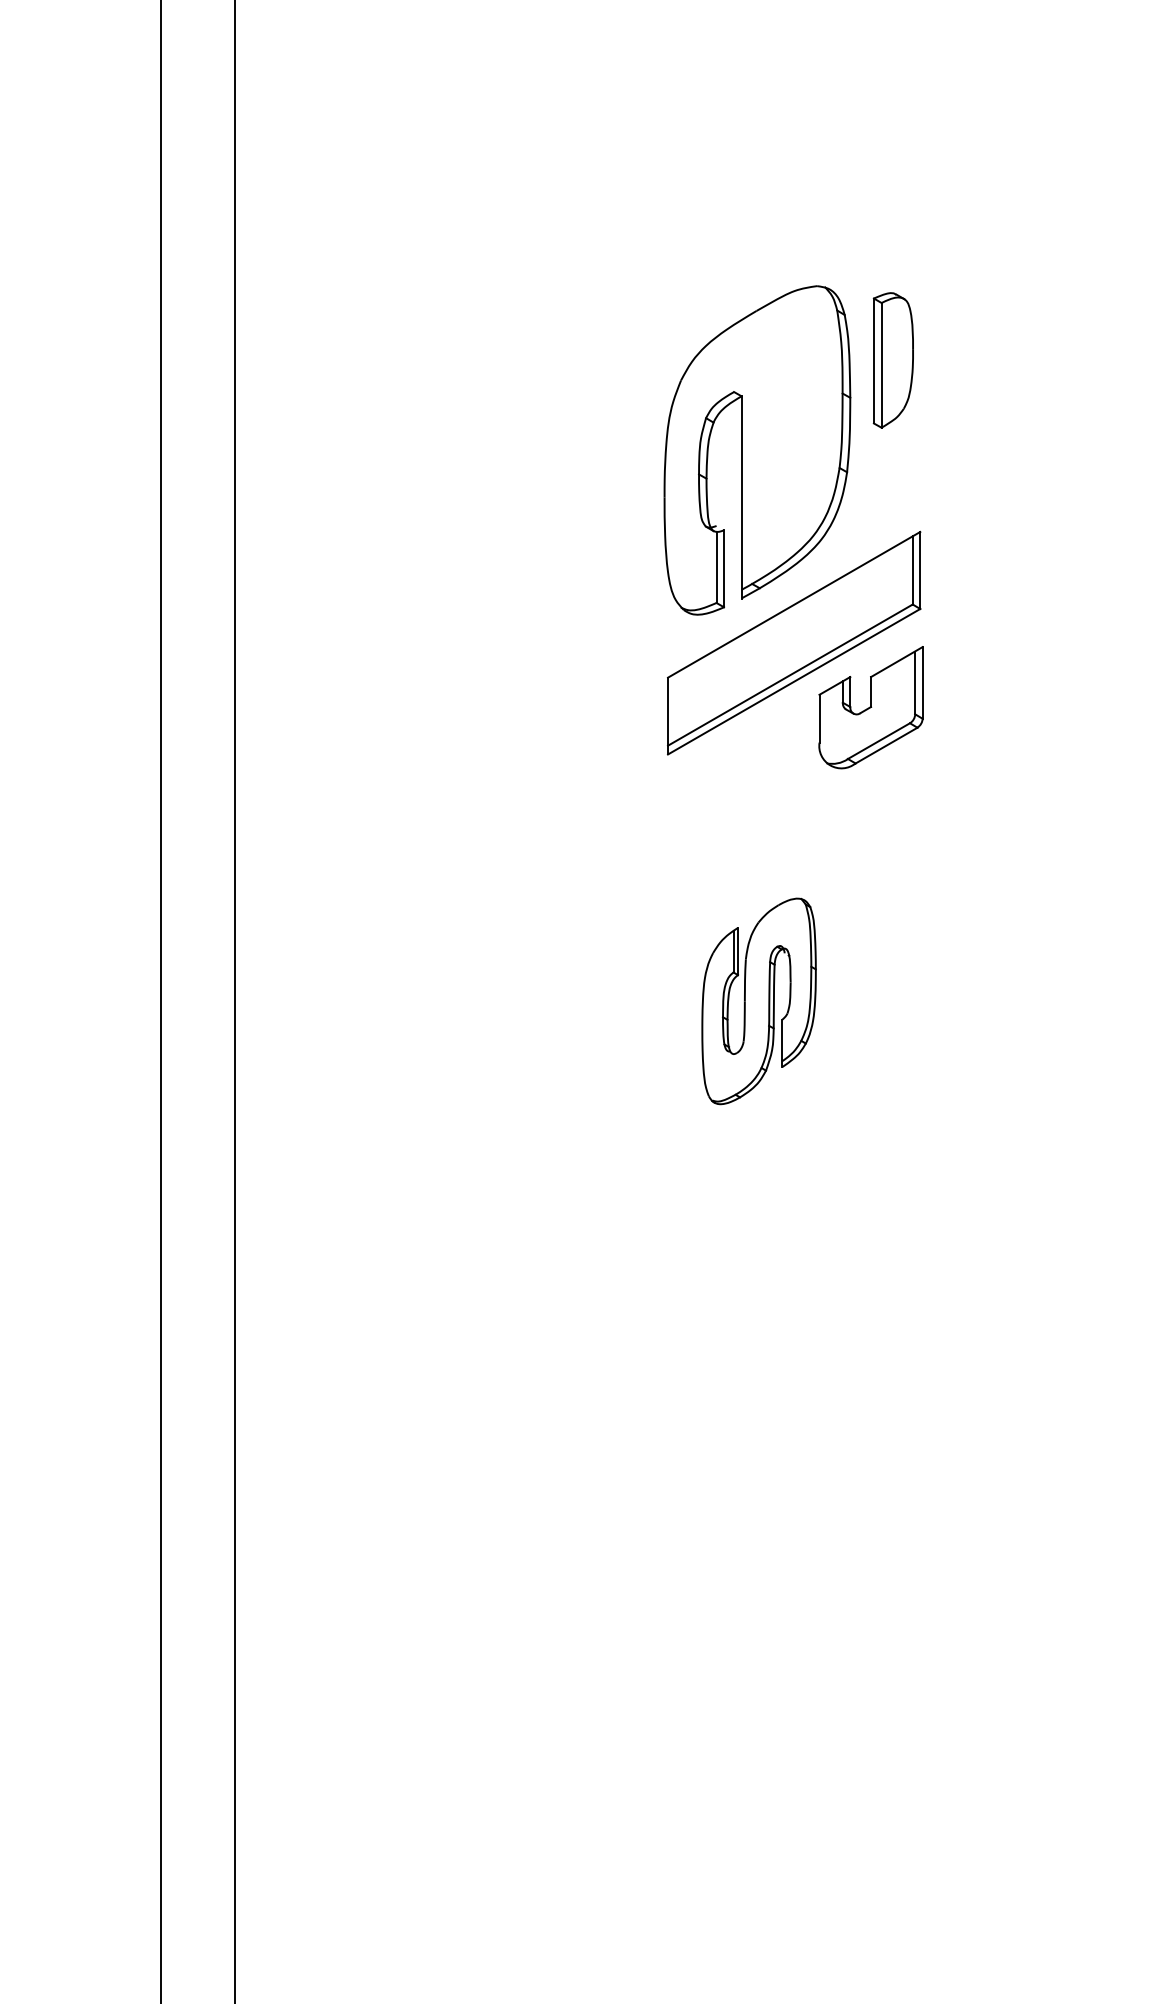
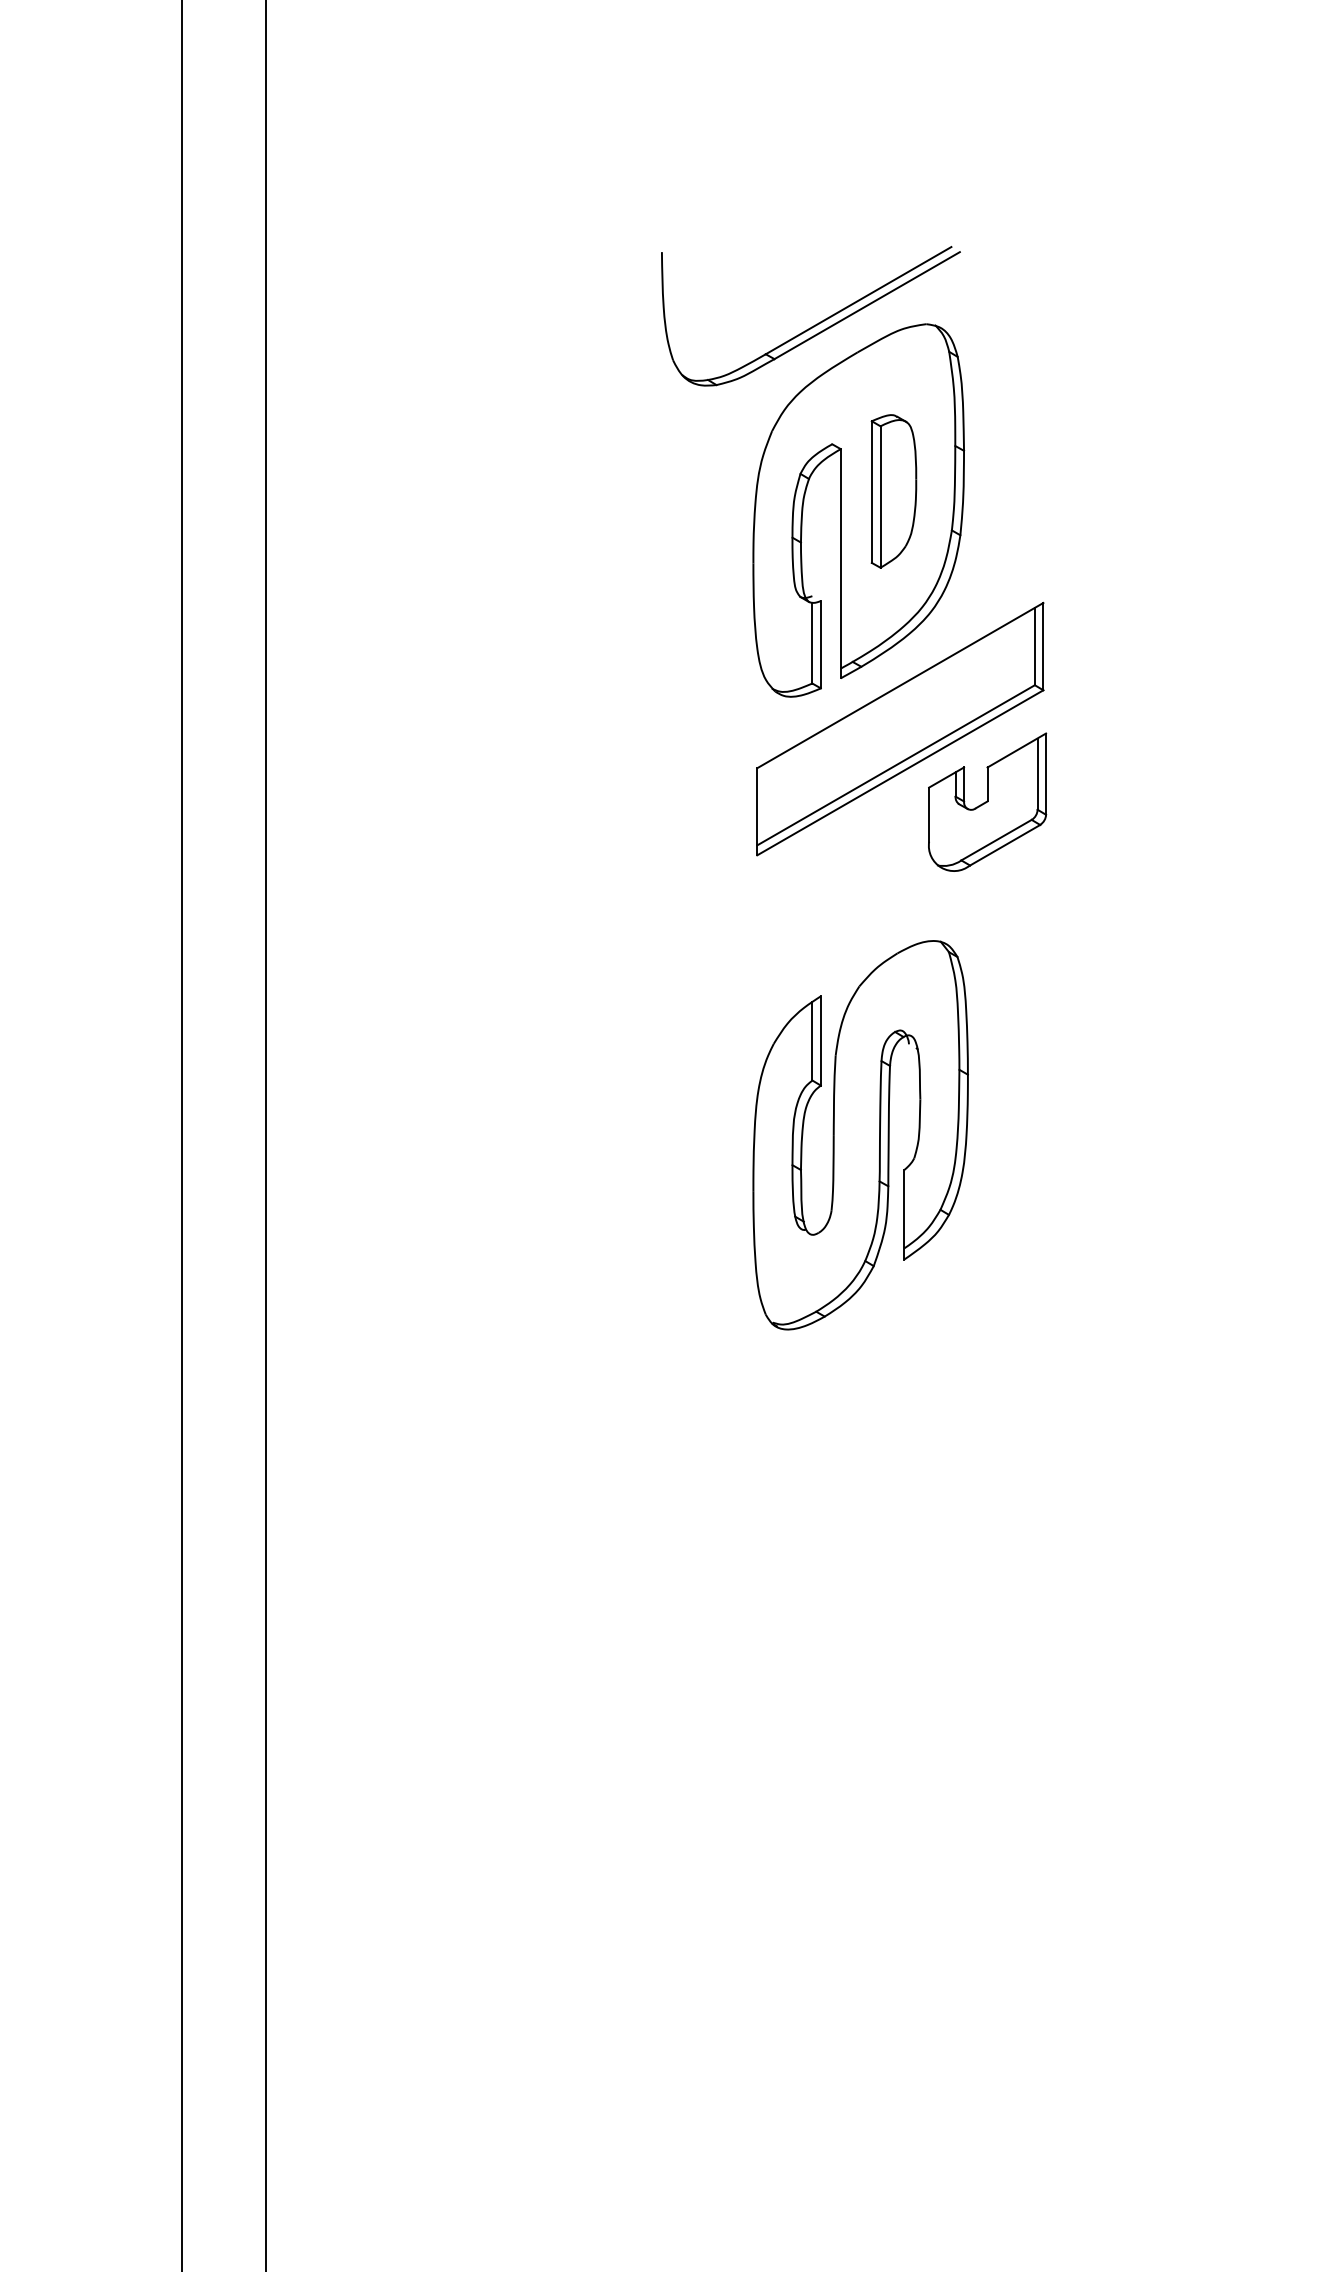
part: (720, 285) -> (816, 323), added
part: (893, 360) -> (893, 491), moved
part: (759, 1001) -> (860, 1135), size x1.67

